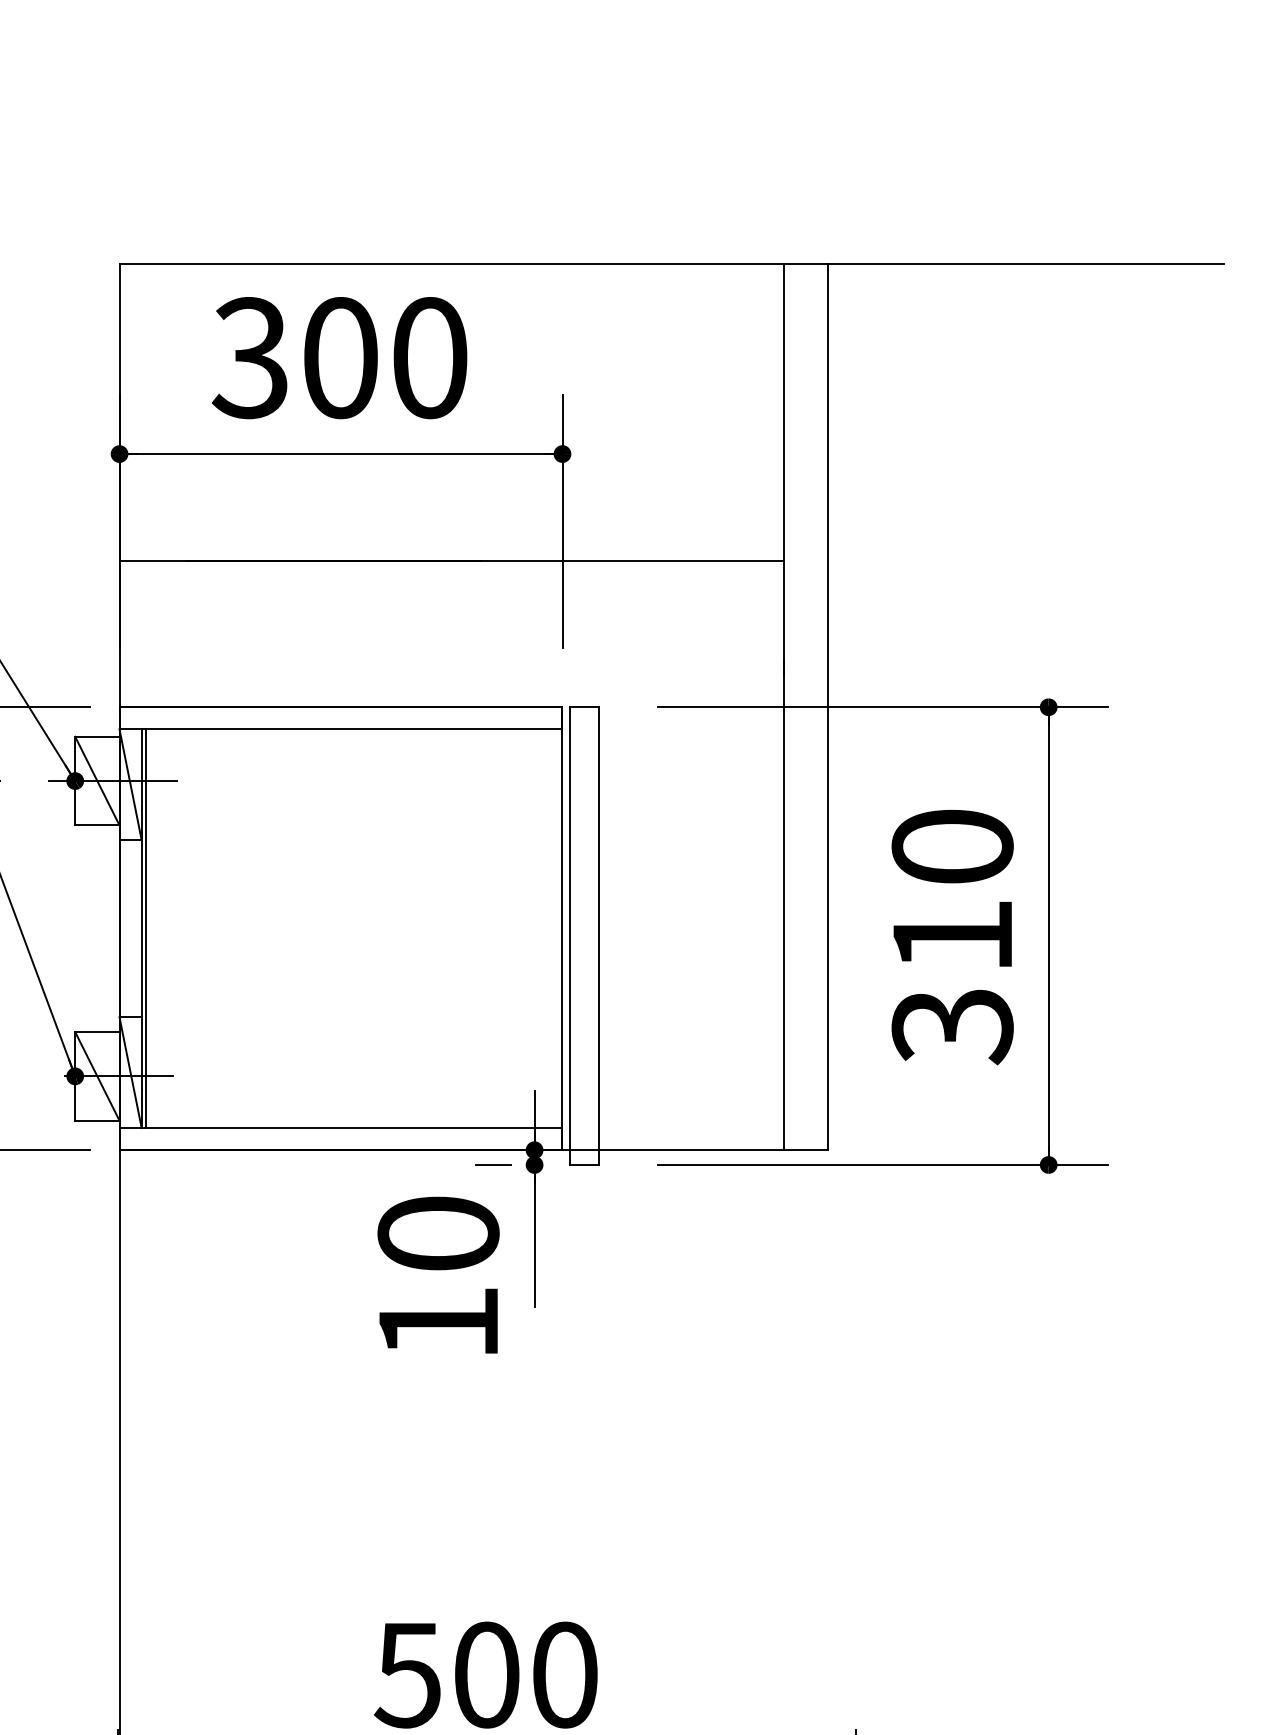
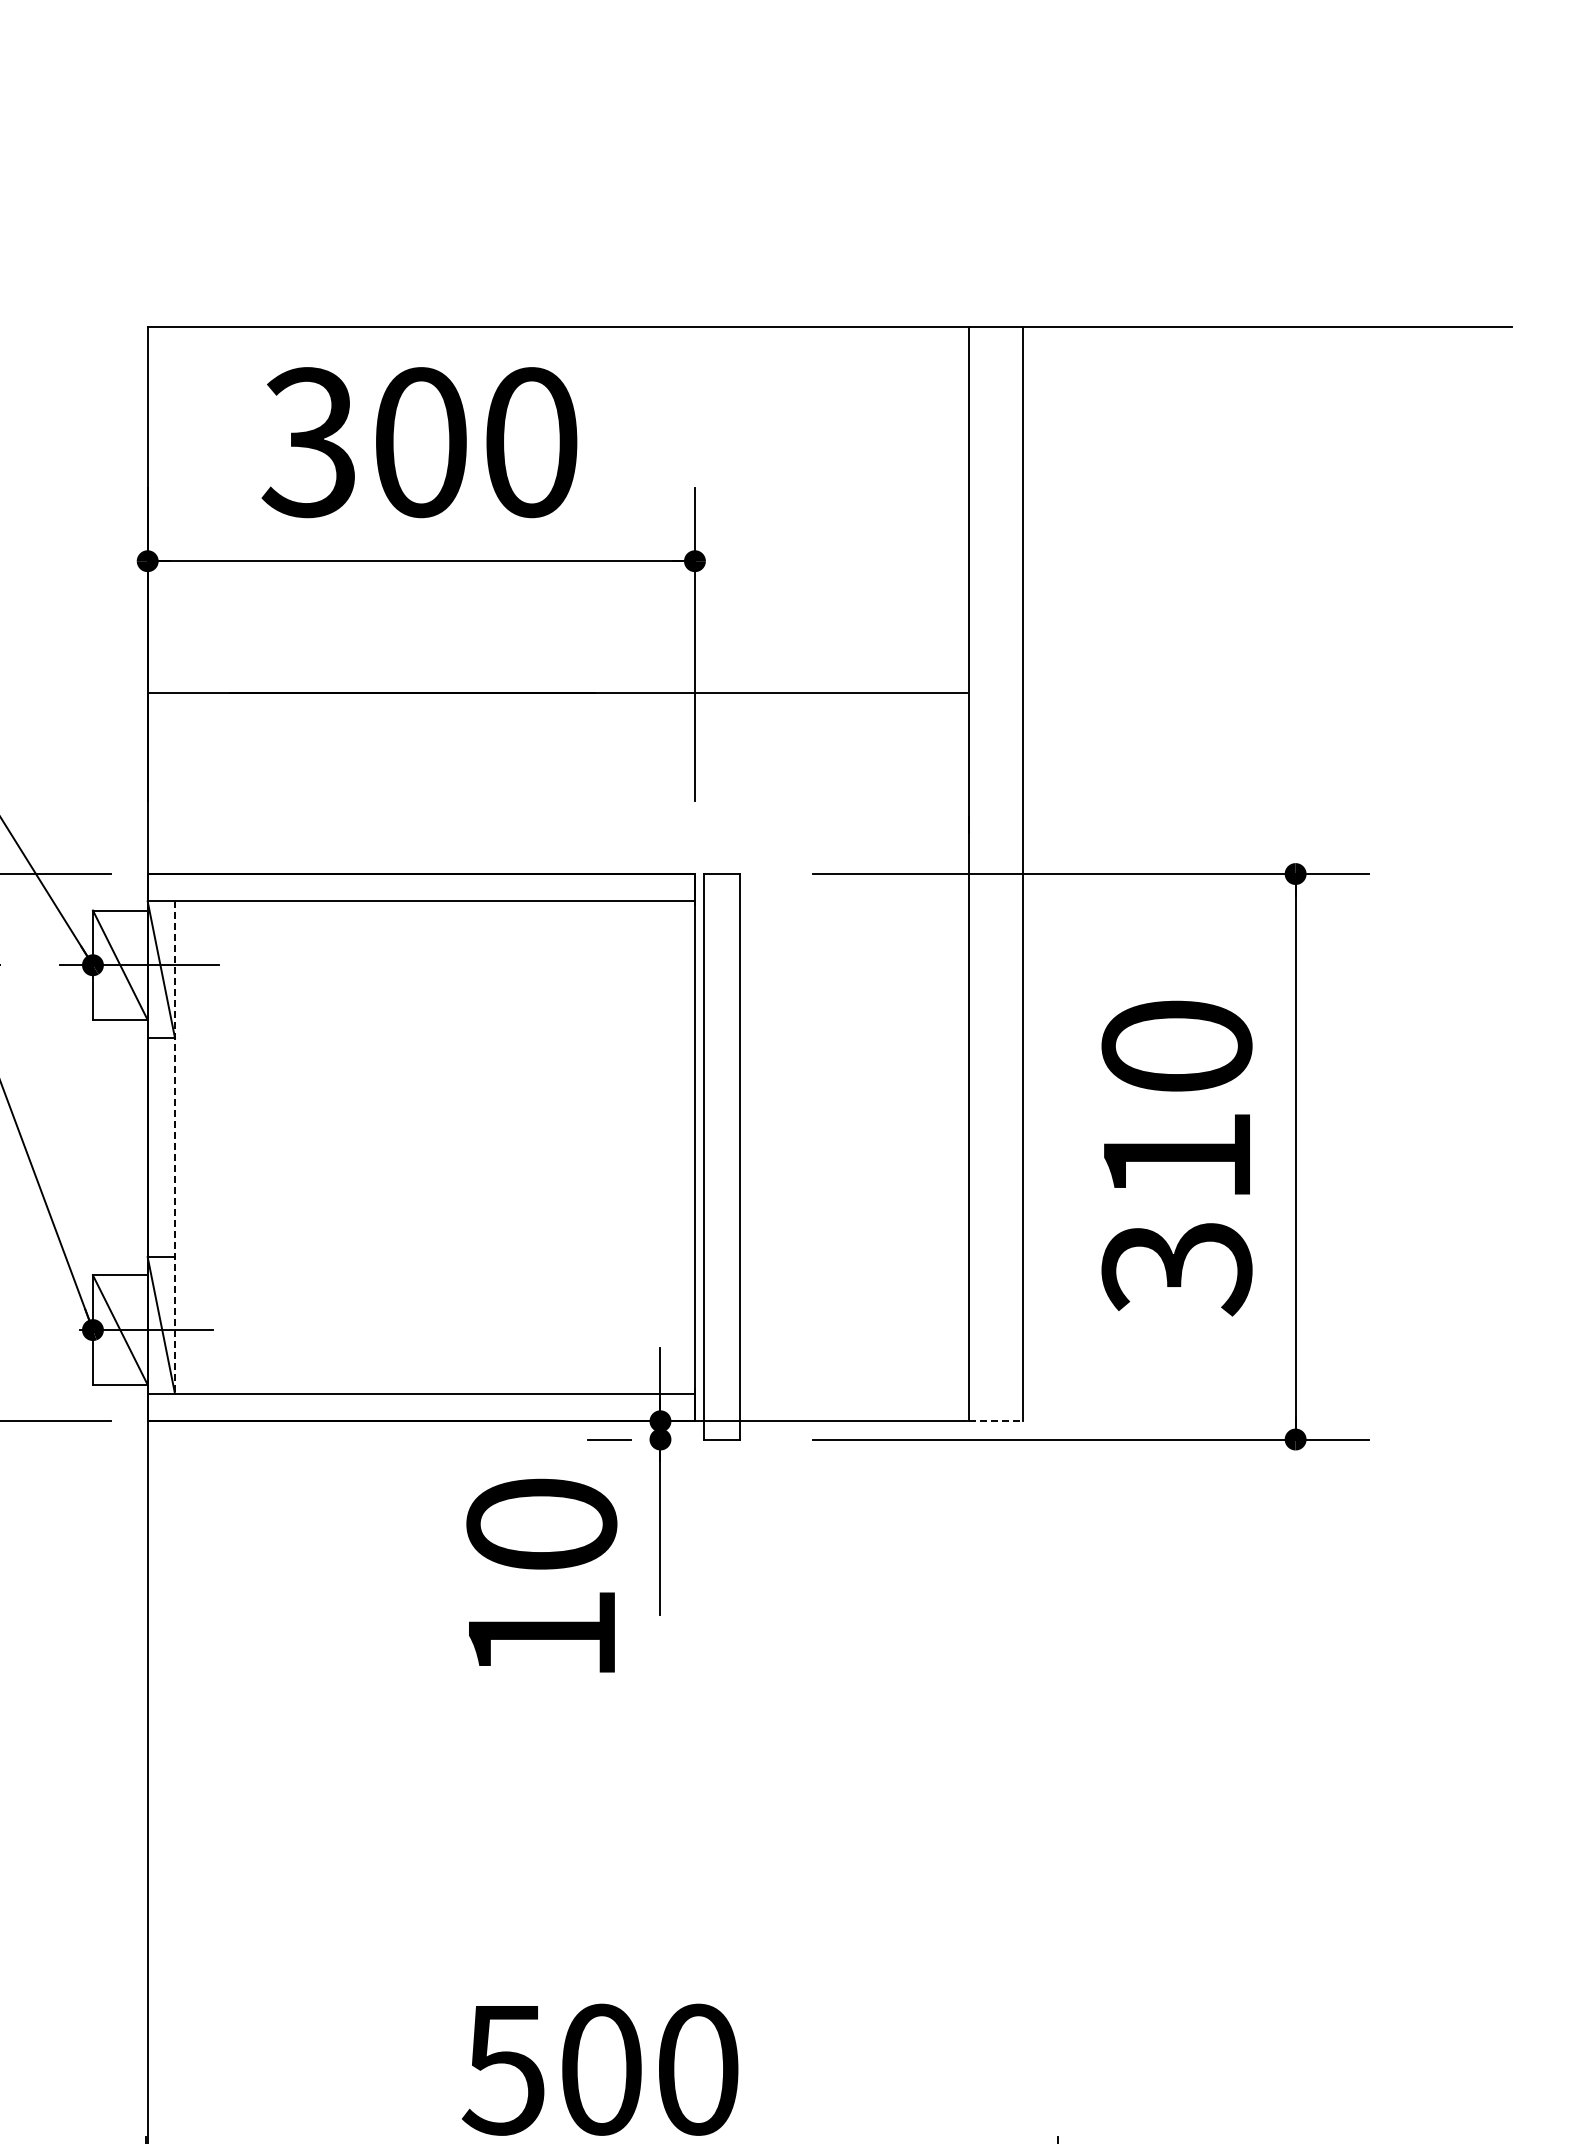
line: (146, 928) -> (180, 1147), removed
line: (142, 929) -> (175, 1148), solid -> dashed
line: (806, 1150) -> (996, 1421), solid -> dashed

